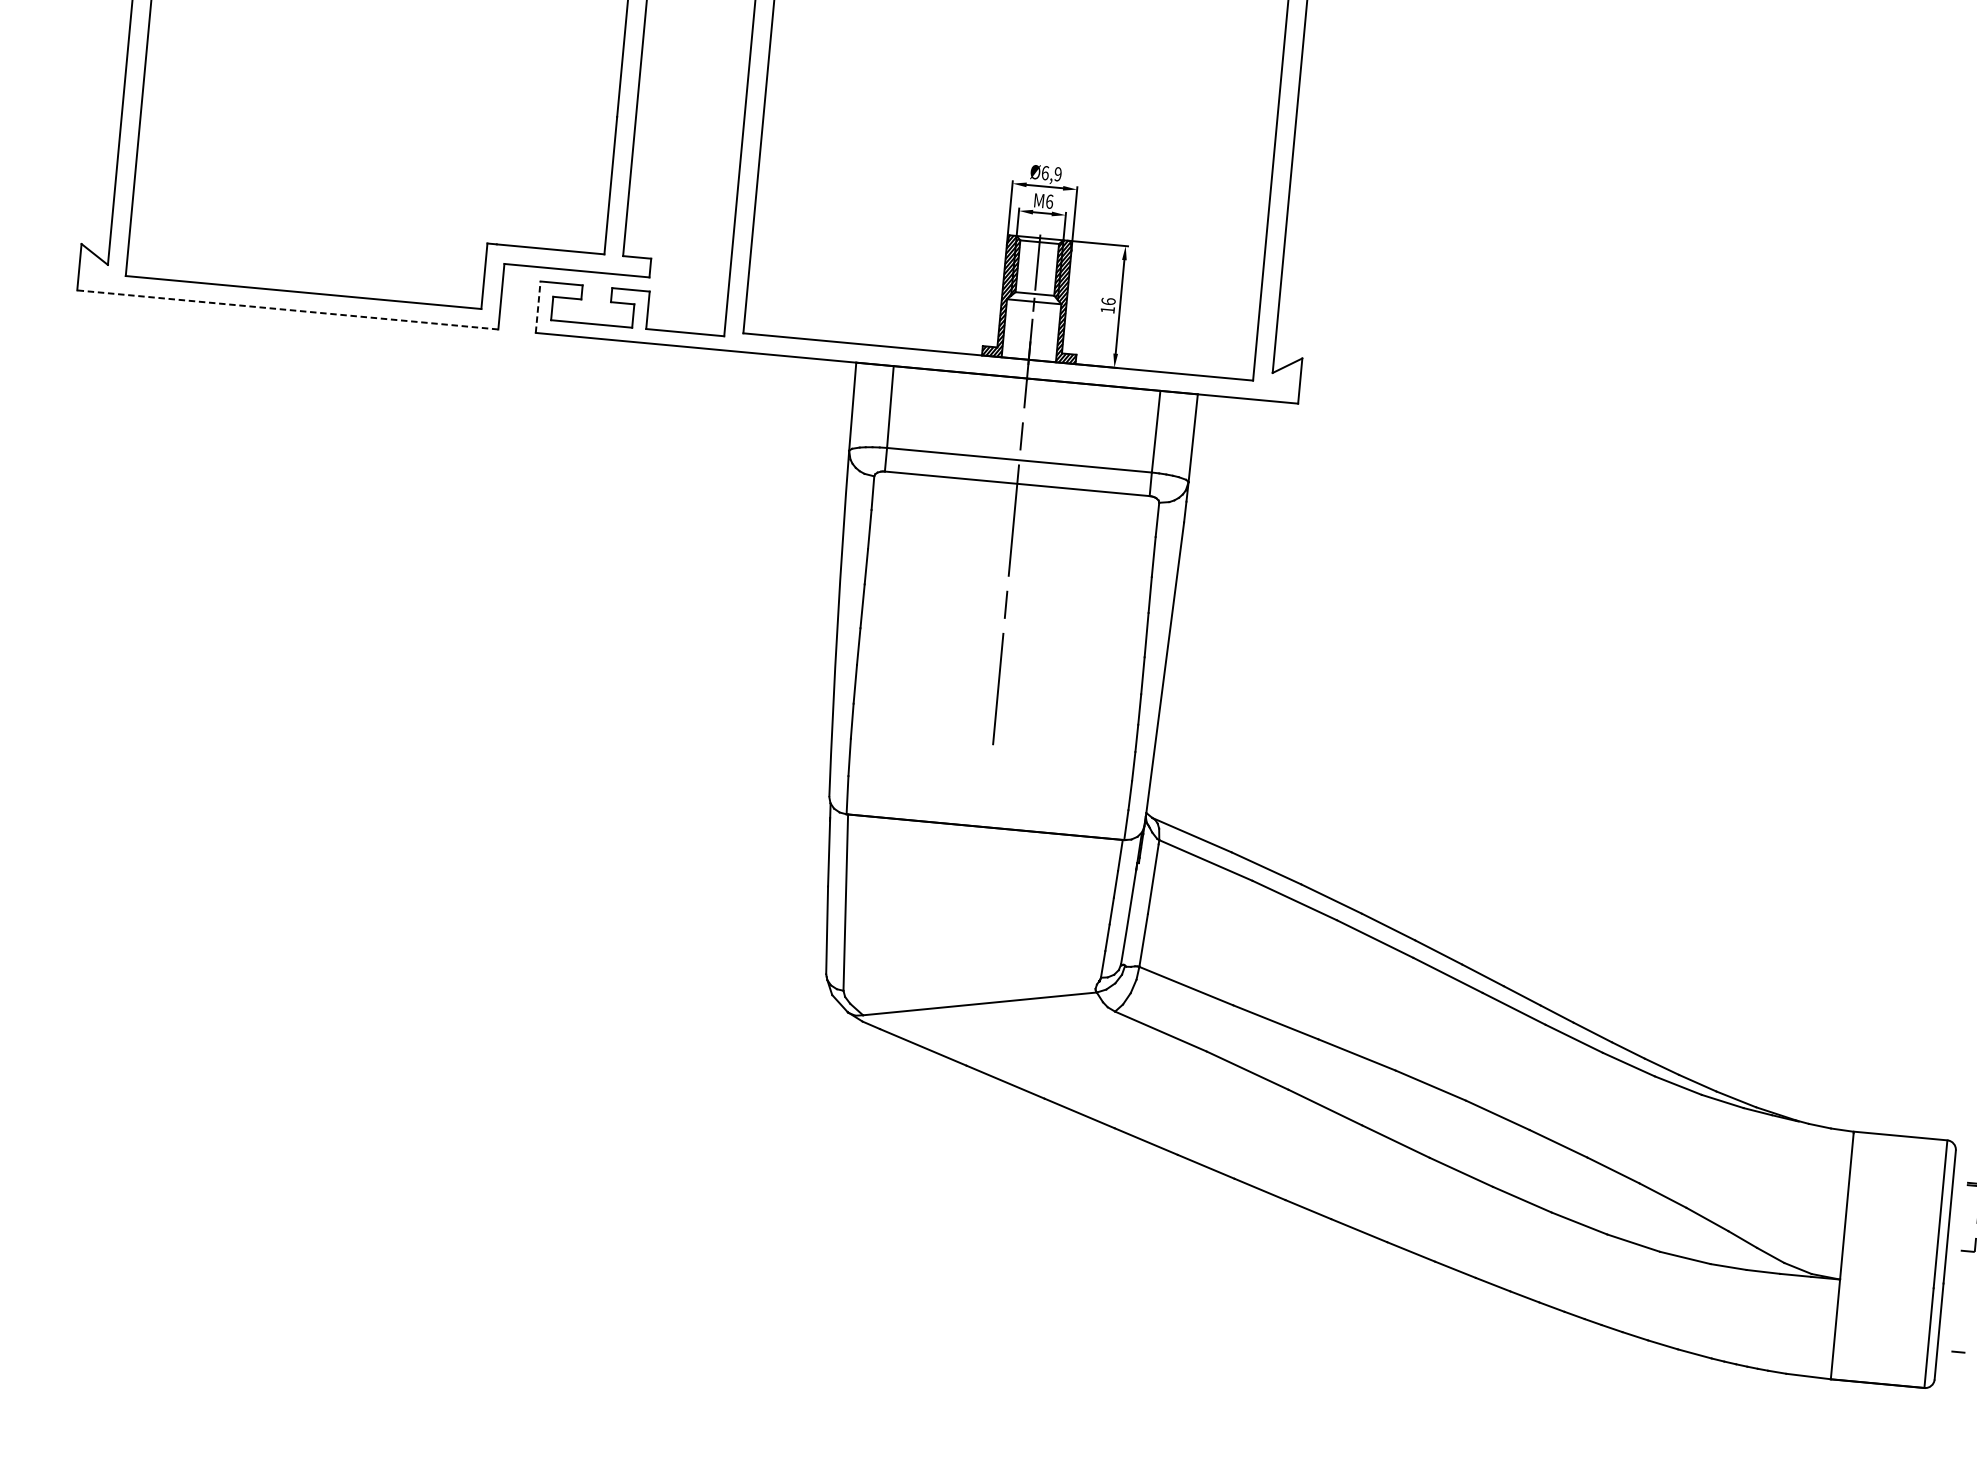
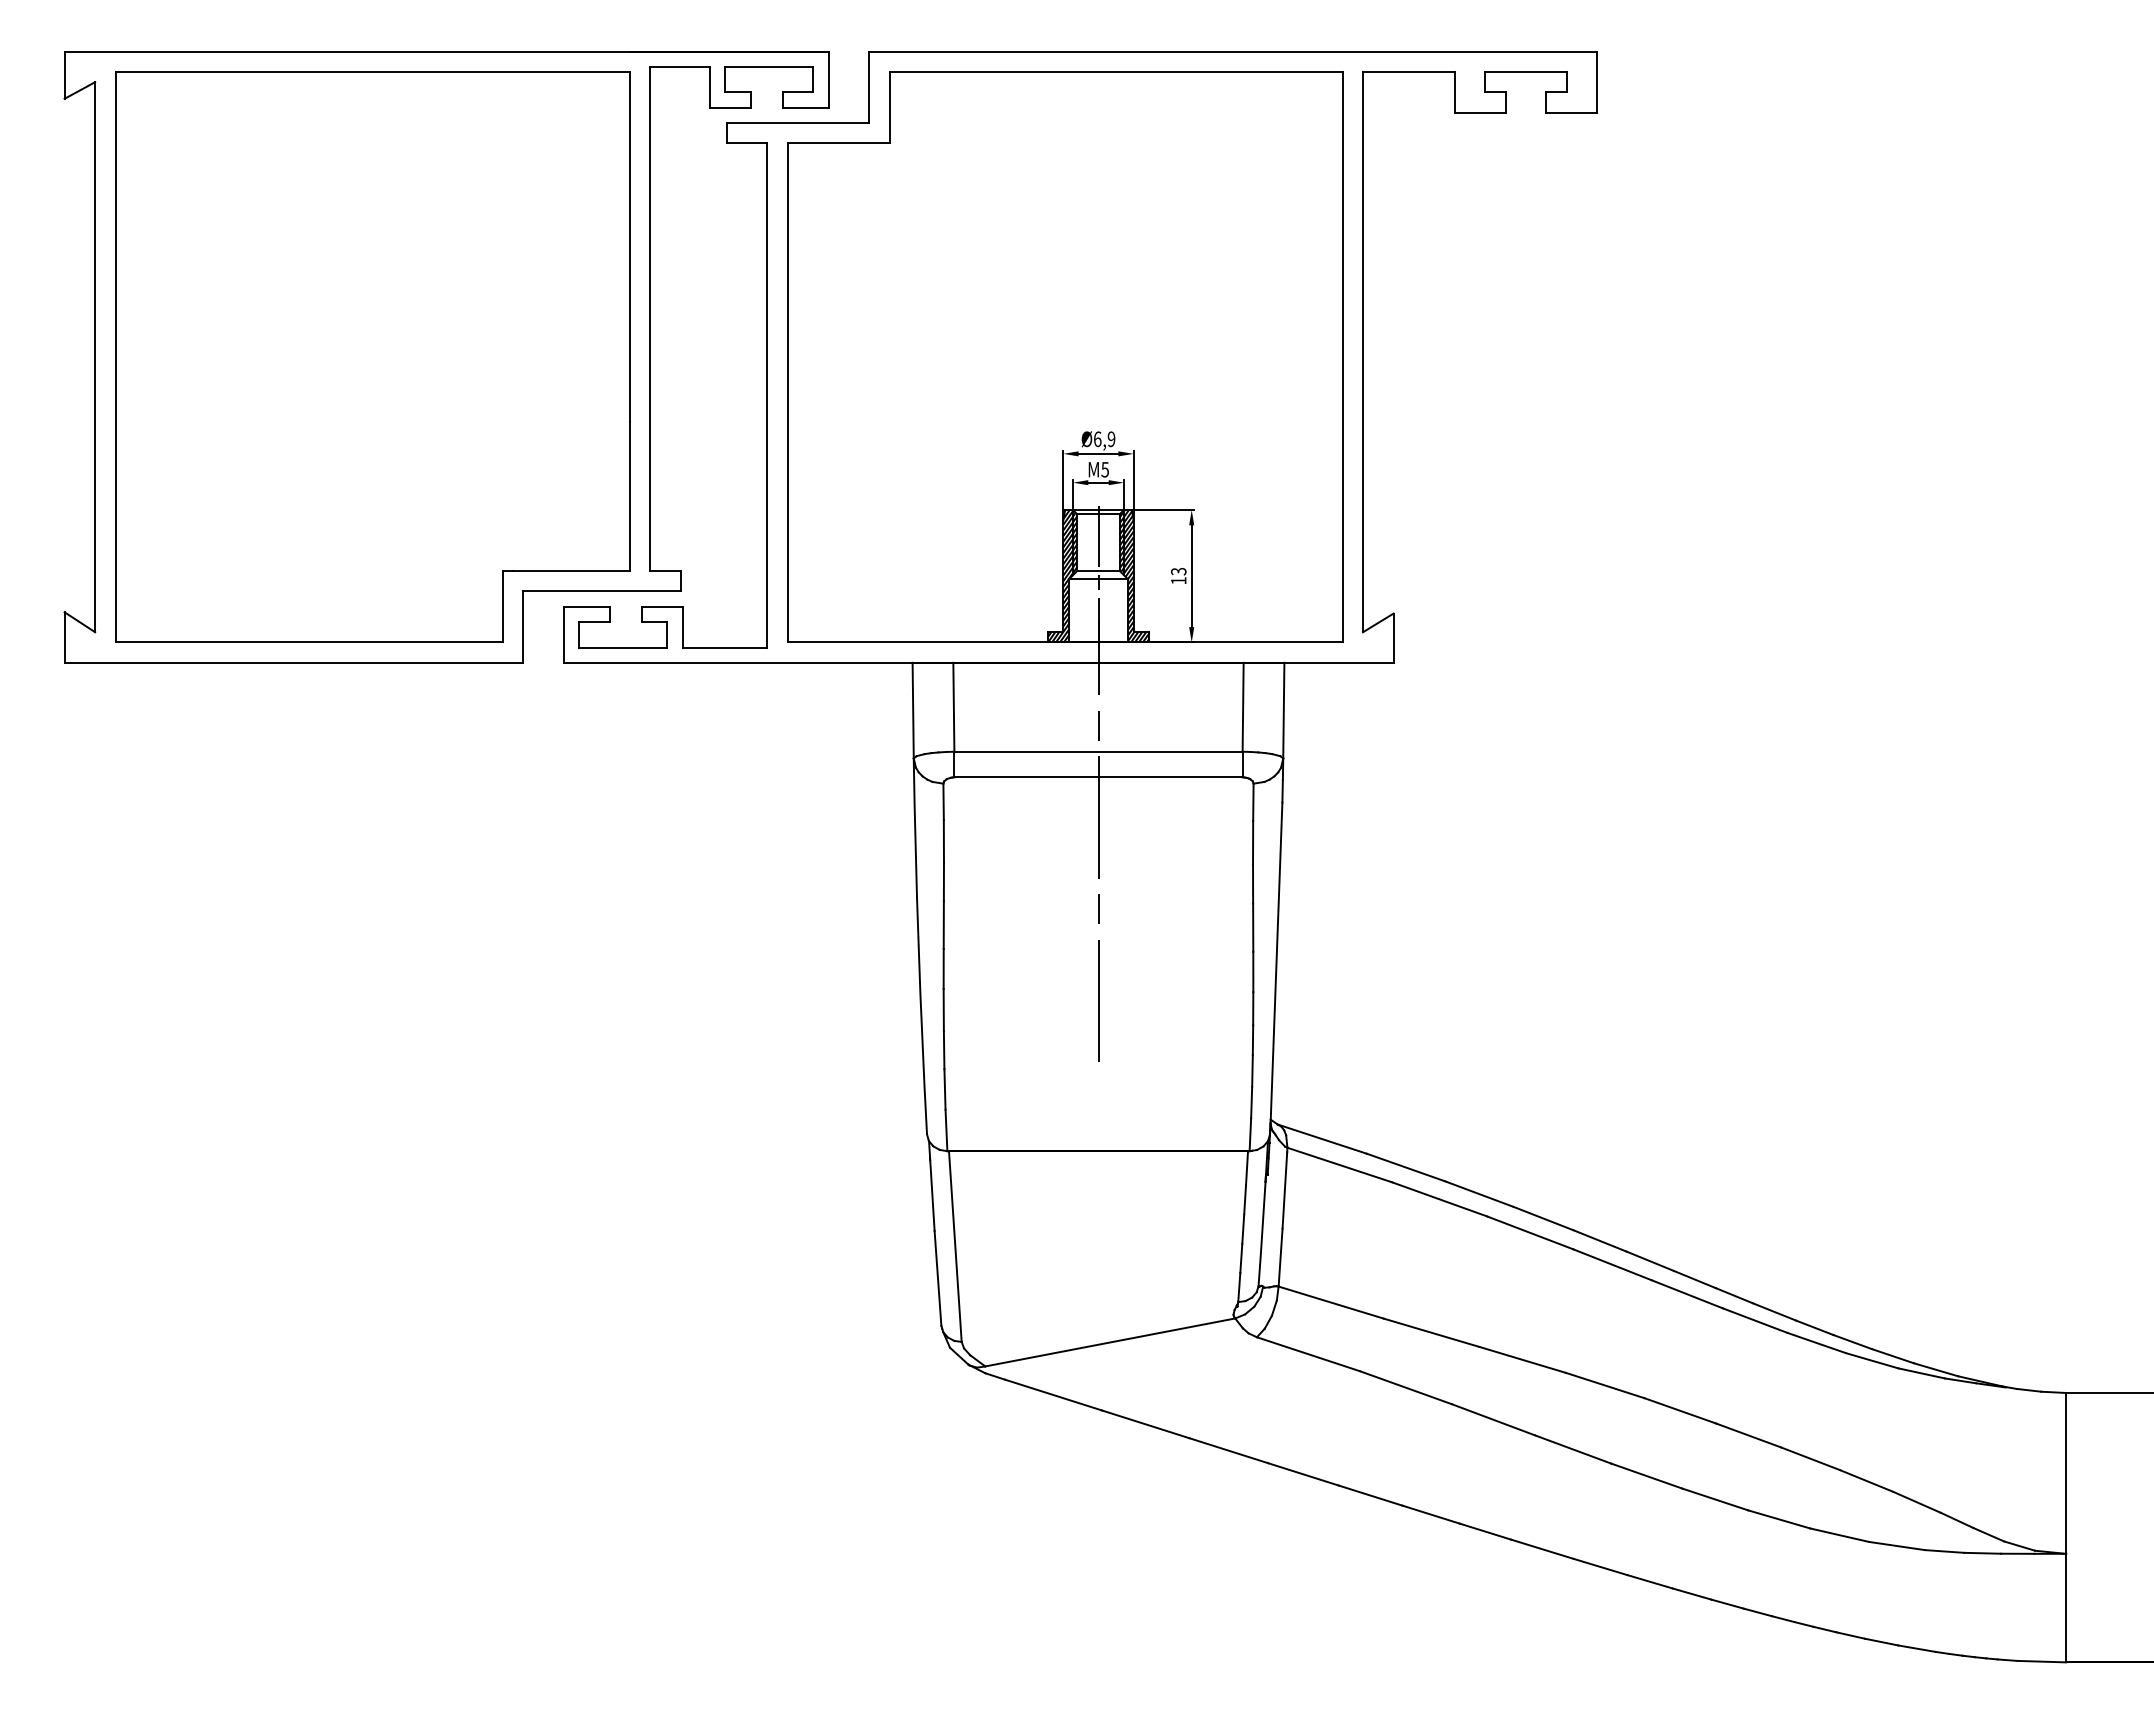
text: (1049, 201) -> (1105, 469), 6 -> 5
text: (1108, 301) -> (1178, 571), 16 -> 13
line: (537, 306) -> (563, 634), dashed -> solid
line: (287, 309) -> (293, 662), dashed -> solid

